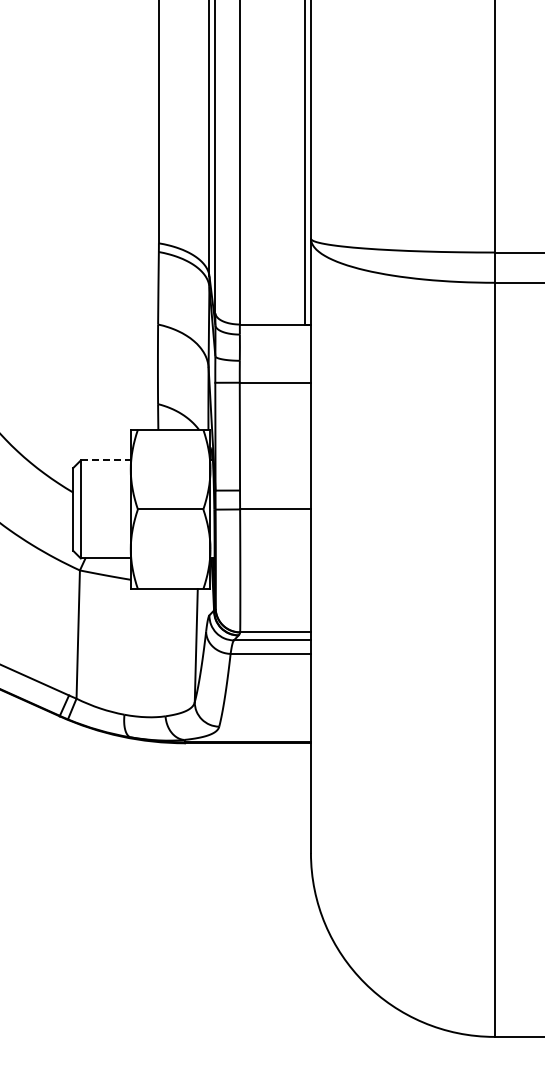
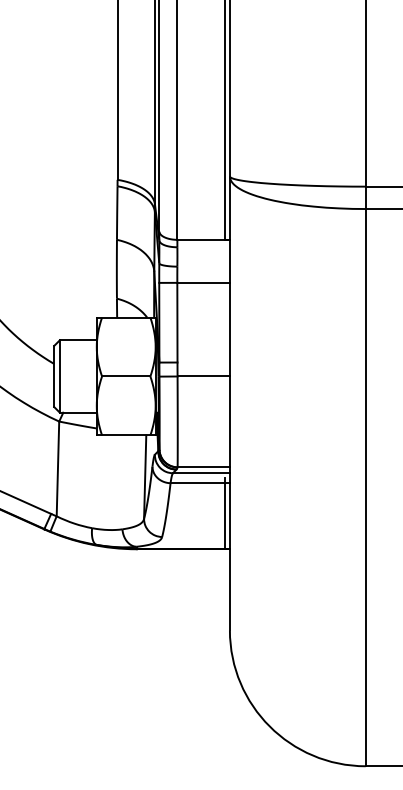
line: (105, 460) -> (78, 340), dashed -> solid
line: (304, 694) -> (225, 513), added

